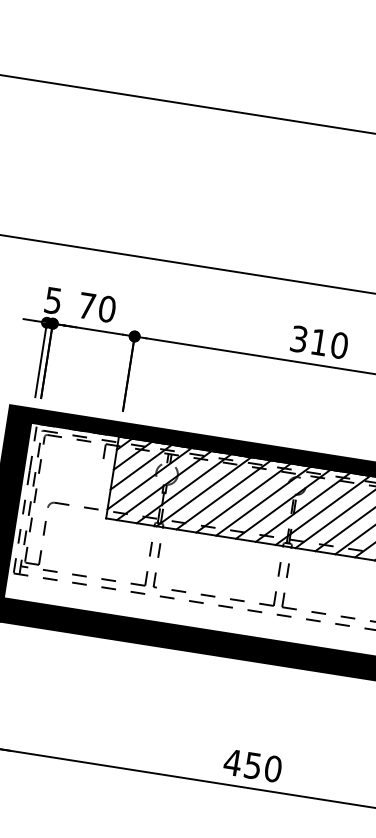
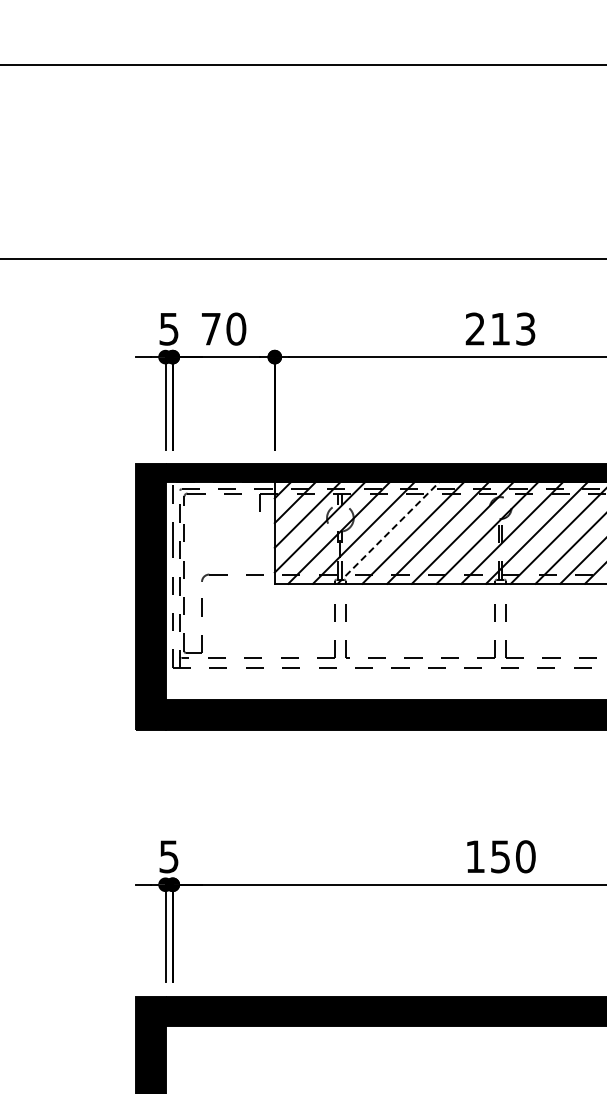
text: (319, 341) -> (500, 328), 310 -> 213
line: (204, 491) -> (389, 532), solid -> dashed
text: (232, 762) -> (474, 856), 450 -> 150

